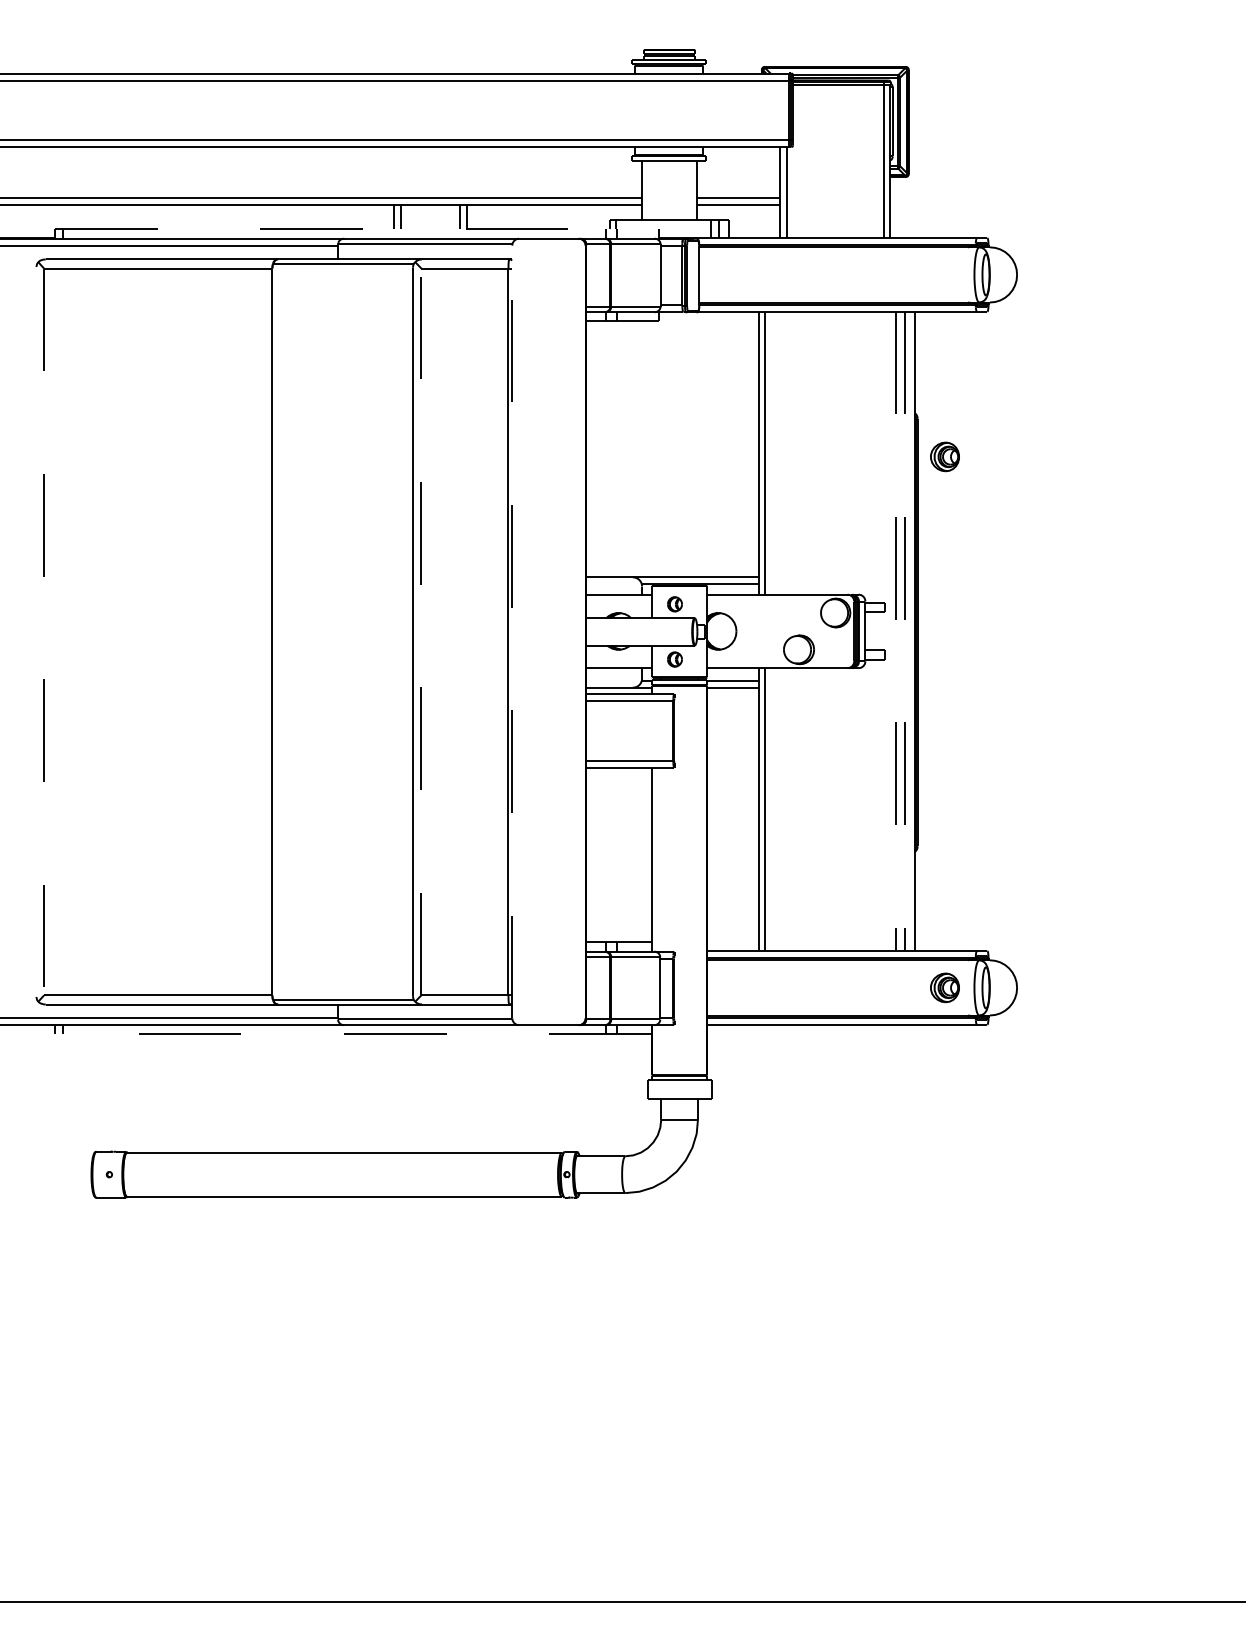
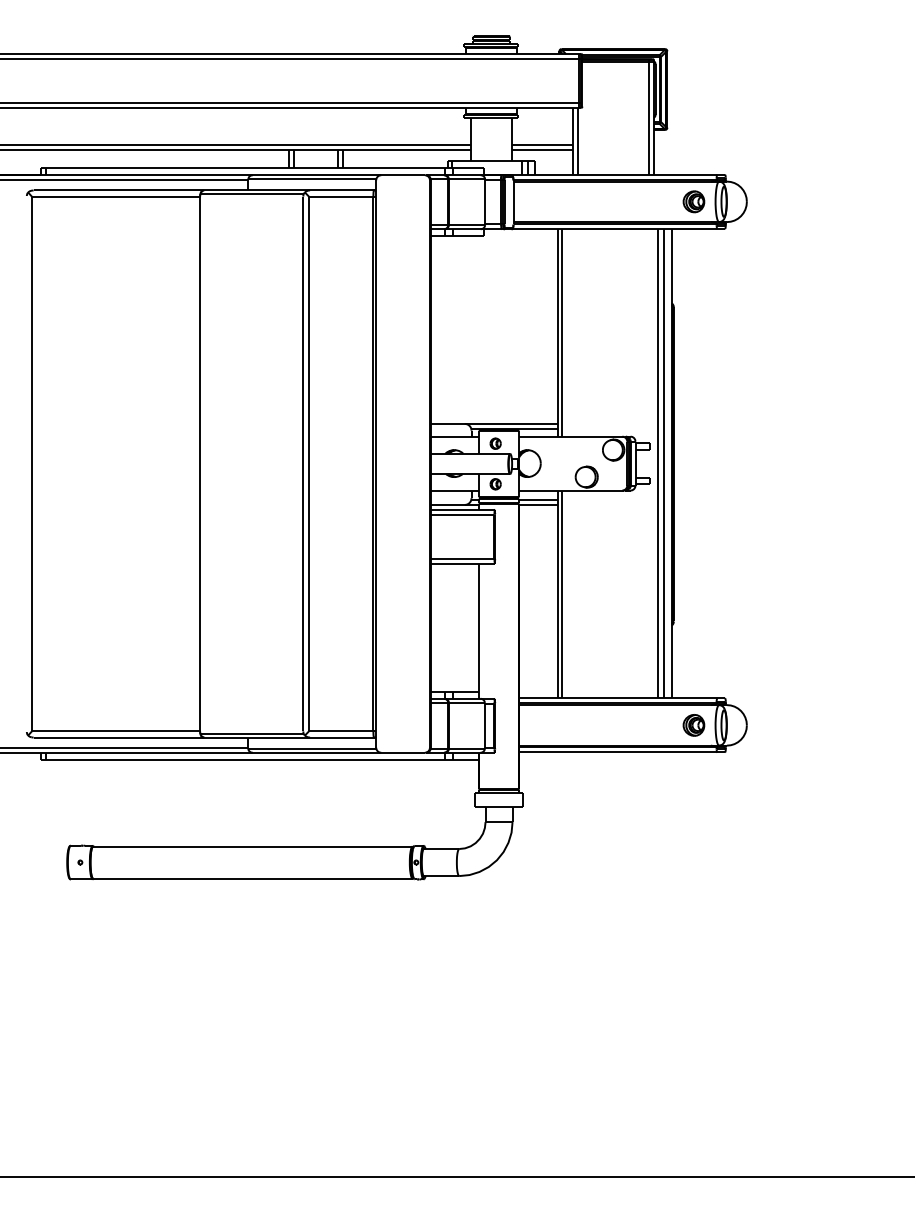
line: (356, 229) -> (261, 168), dashed -> solid
part: (944, 456) -> (693, 201), moved
line: (421, 631) -> (309, 463), dashed -> solid
line: (512, 631) -> (376, 463), dashed -> solid
line: (896, 631) -> (658, 463), dashed -> solid
line: (904, 631) -> (664, 463), dashed -> solid
line: (44, 632) -> (32, 464), dashed -> solid
line: (353, 1034) -> (259, 759), dashed -> solid

